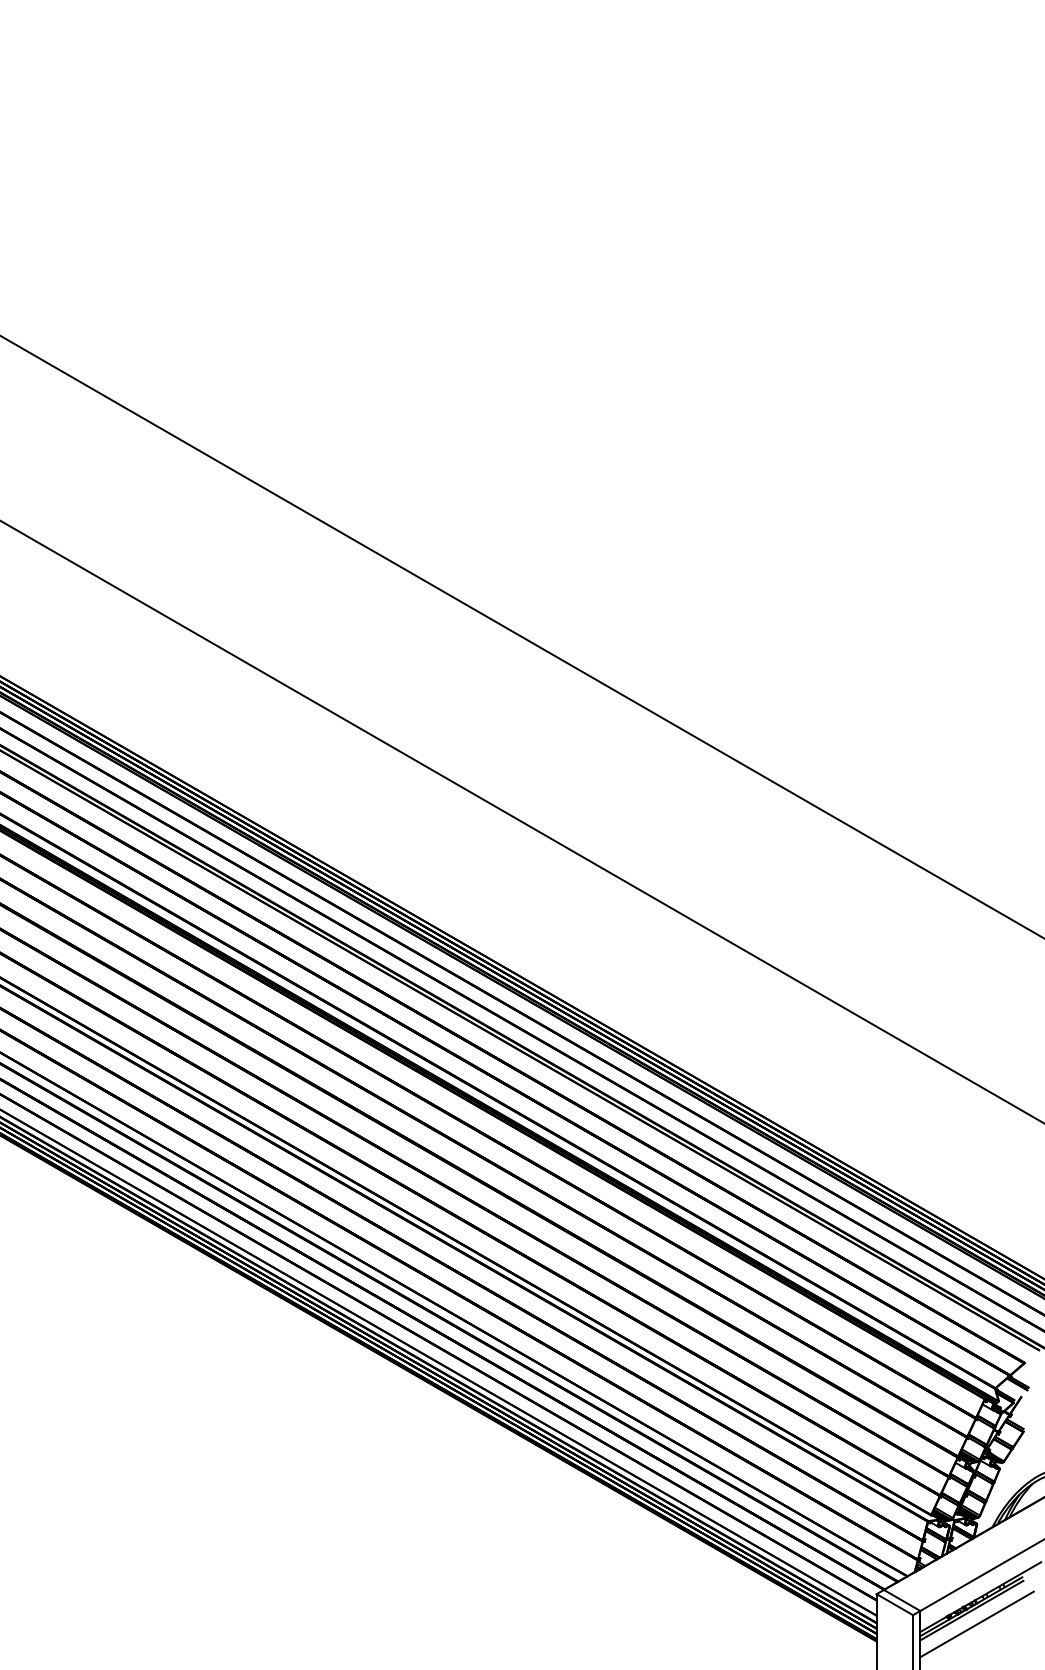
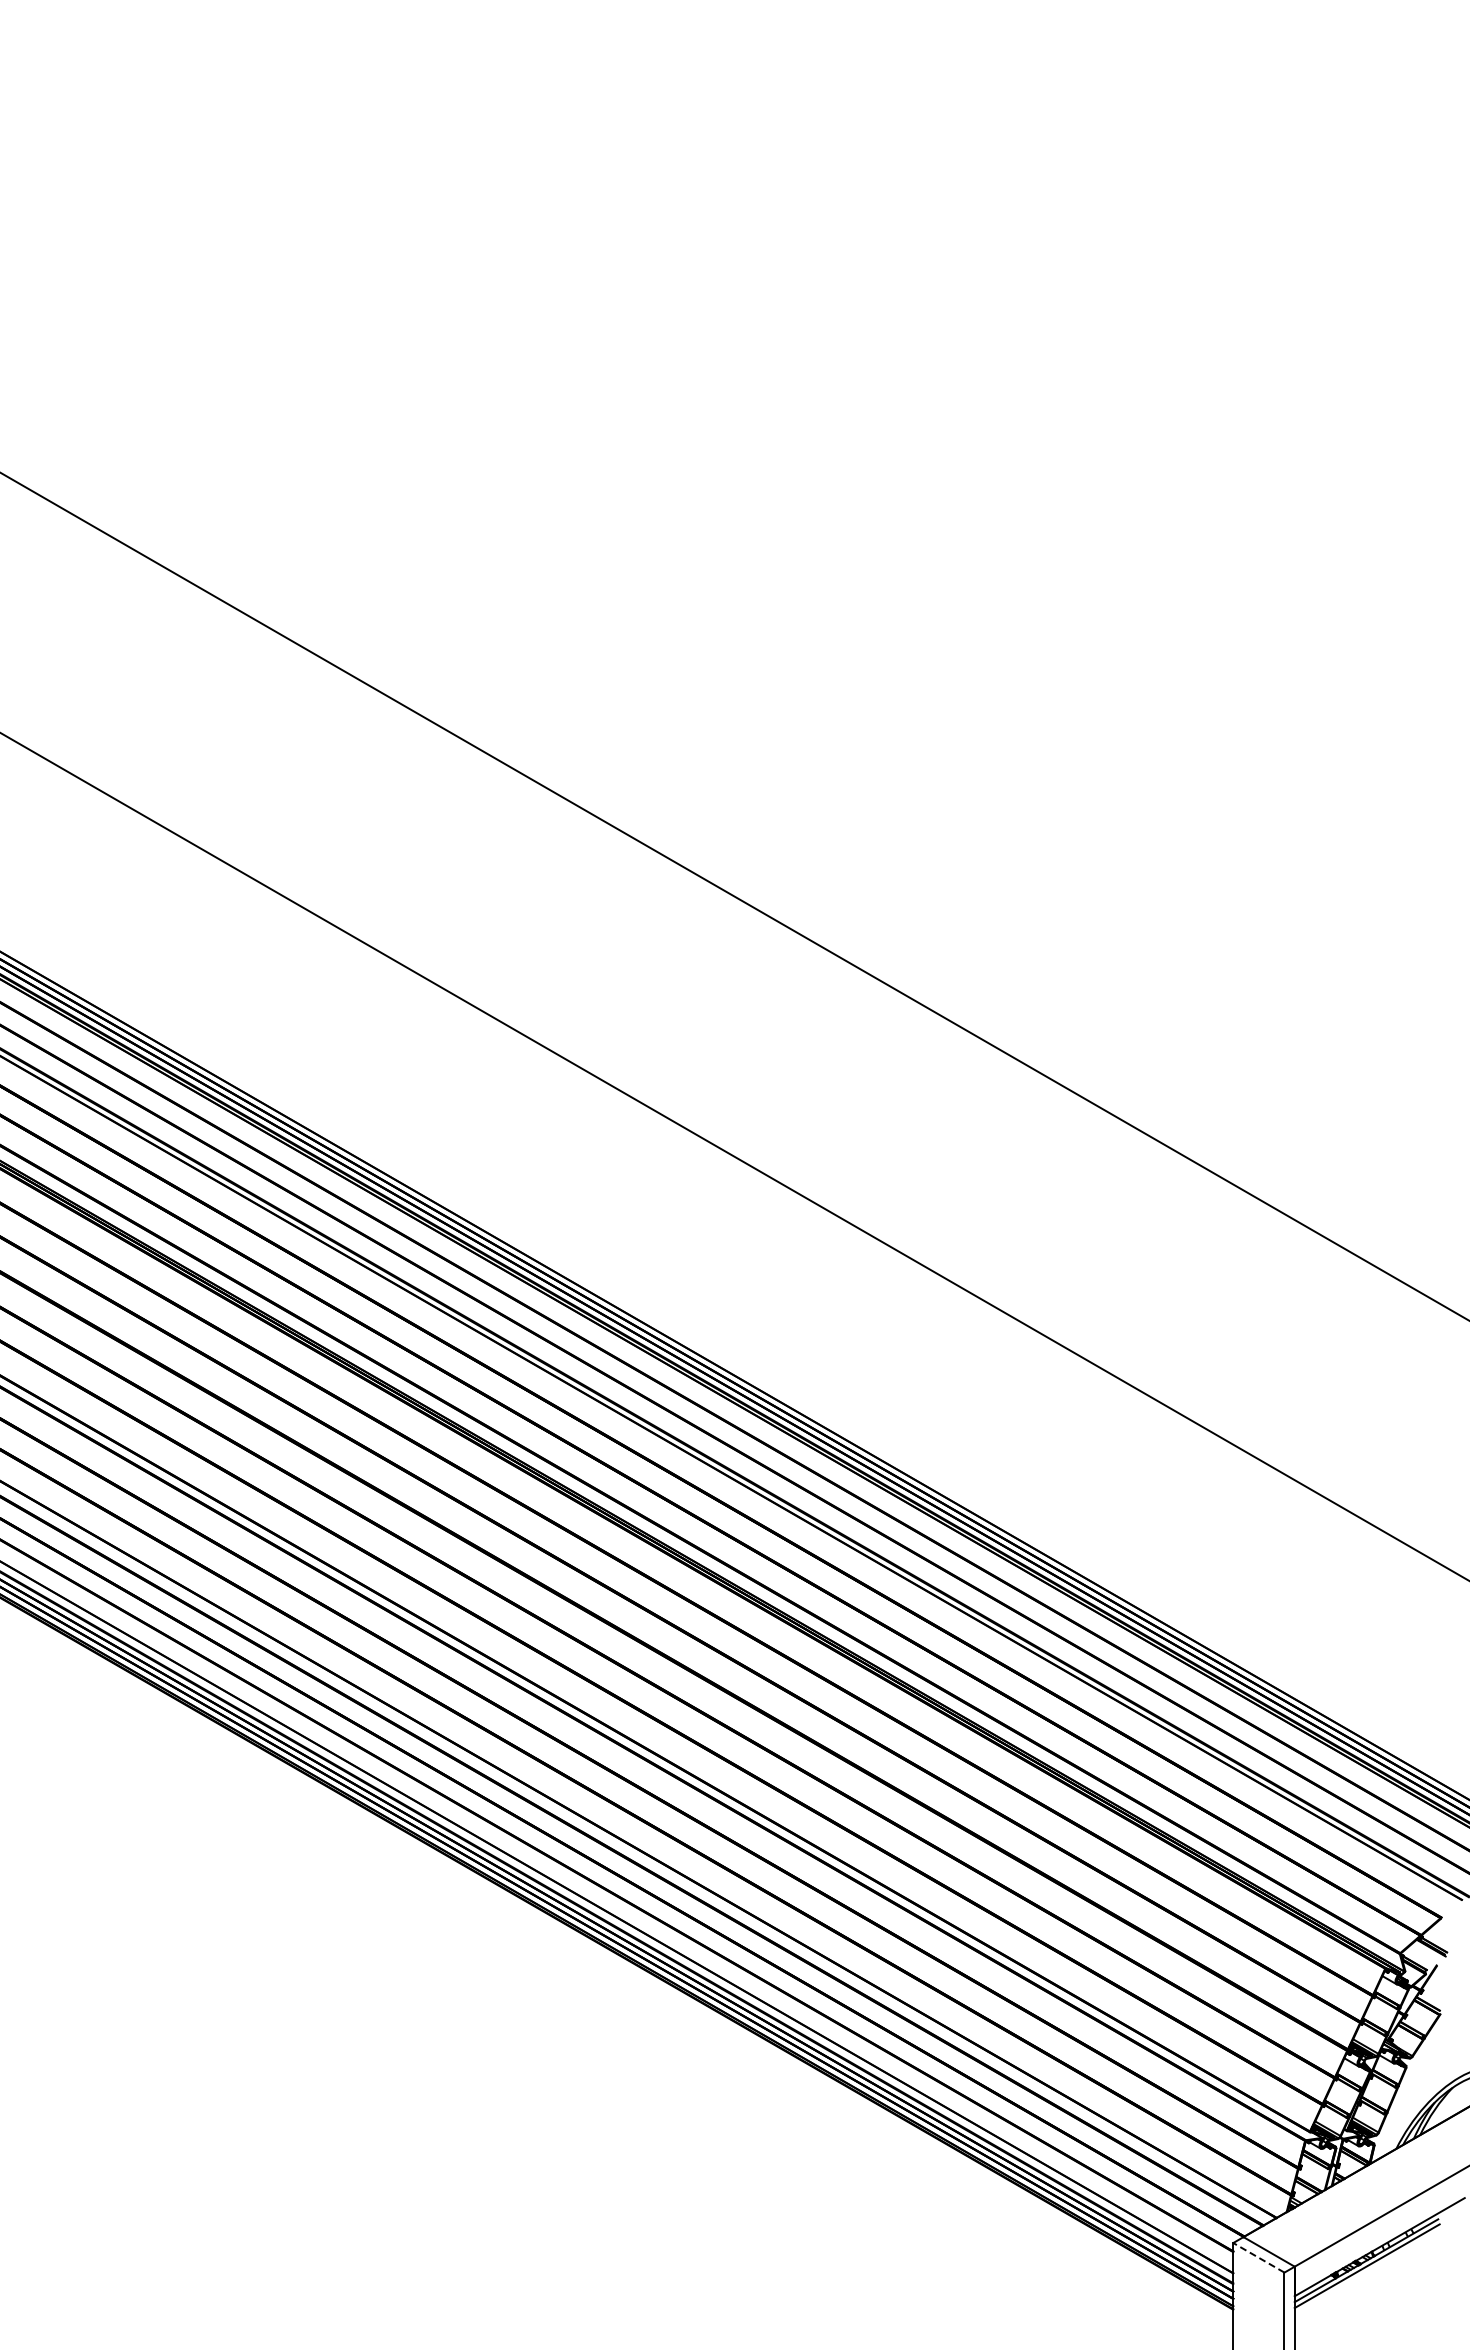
line: (894, 1604) -> (1258, 2257), solid -> dashed
line: (977, 1624) -> (1374, 2285), removed

